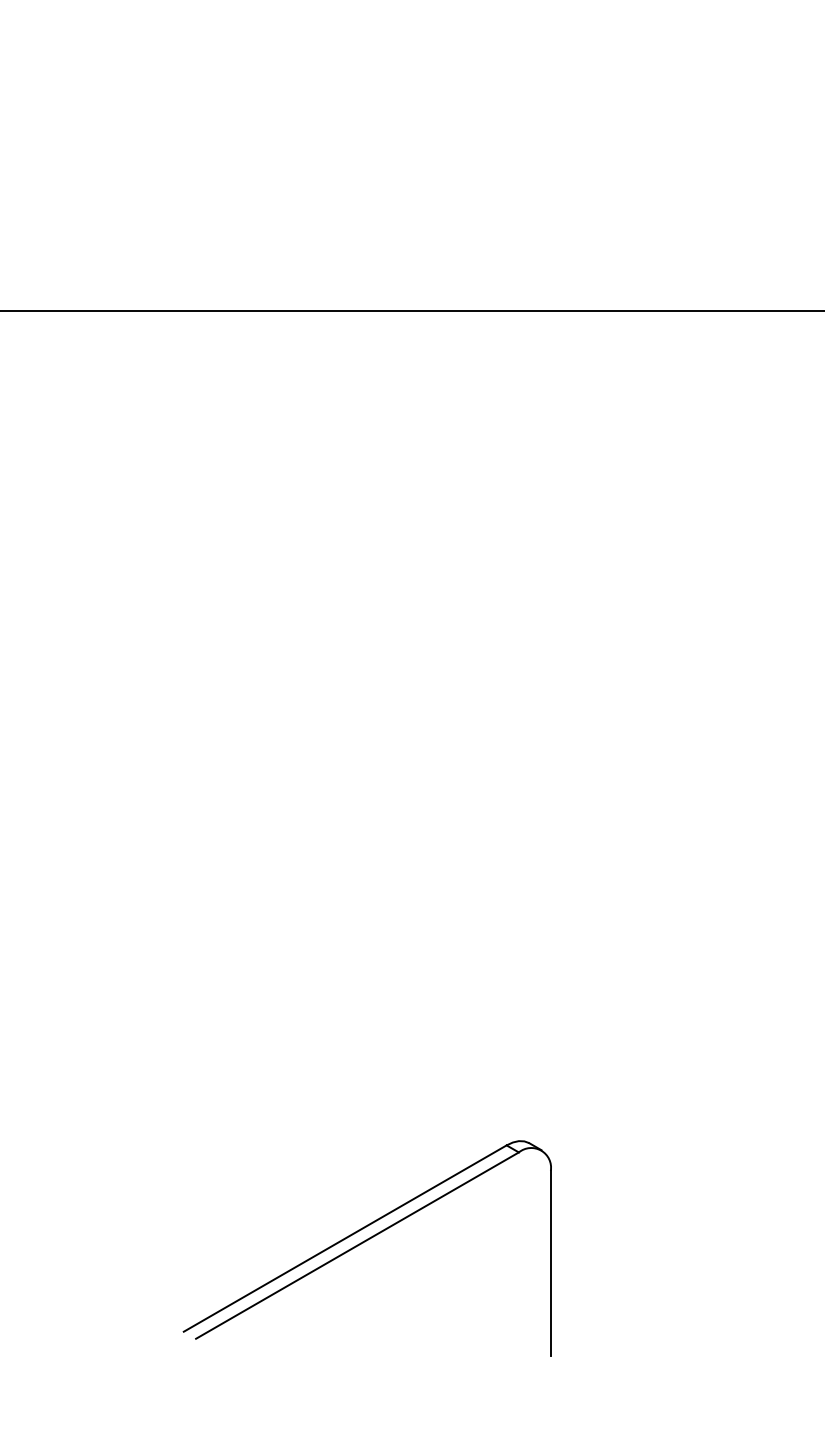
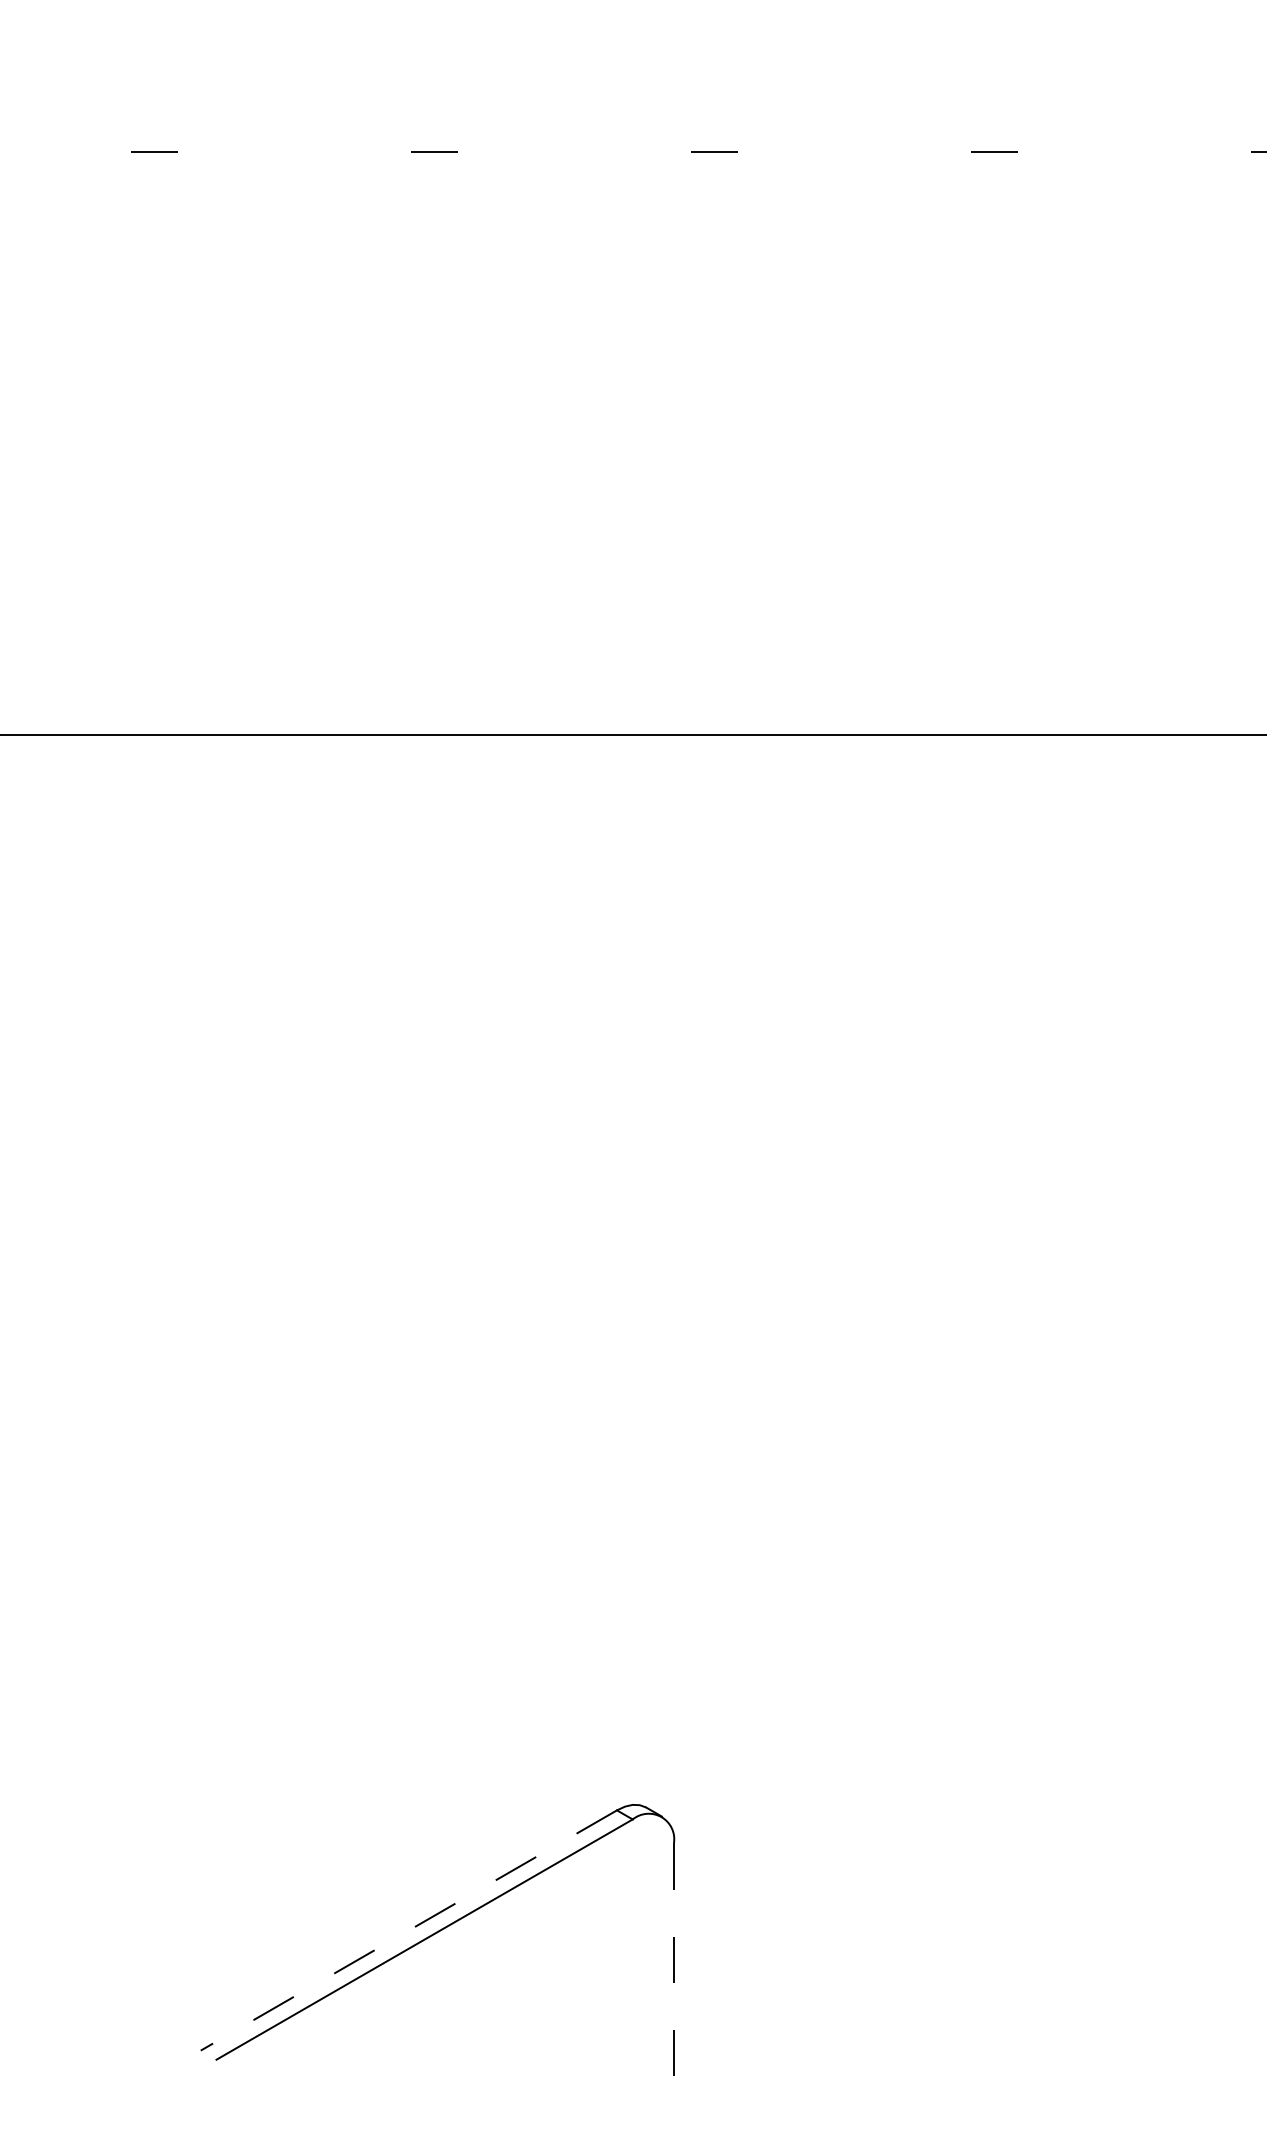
line: (344, 1238) -> (408, 1930), solid -> dashed
line: (550, 1263) -> (673, 1962), solid -> dashed

